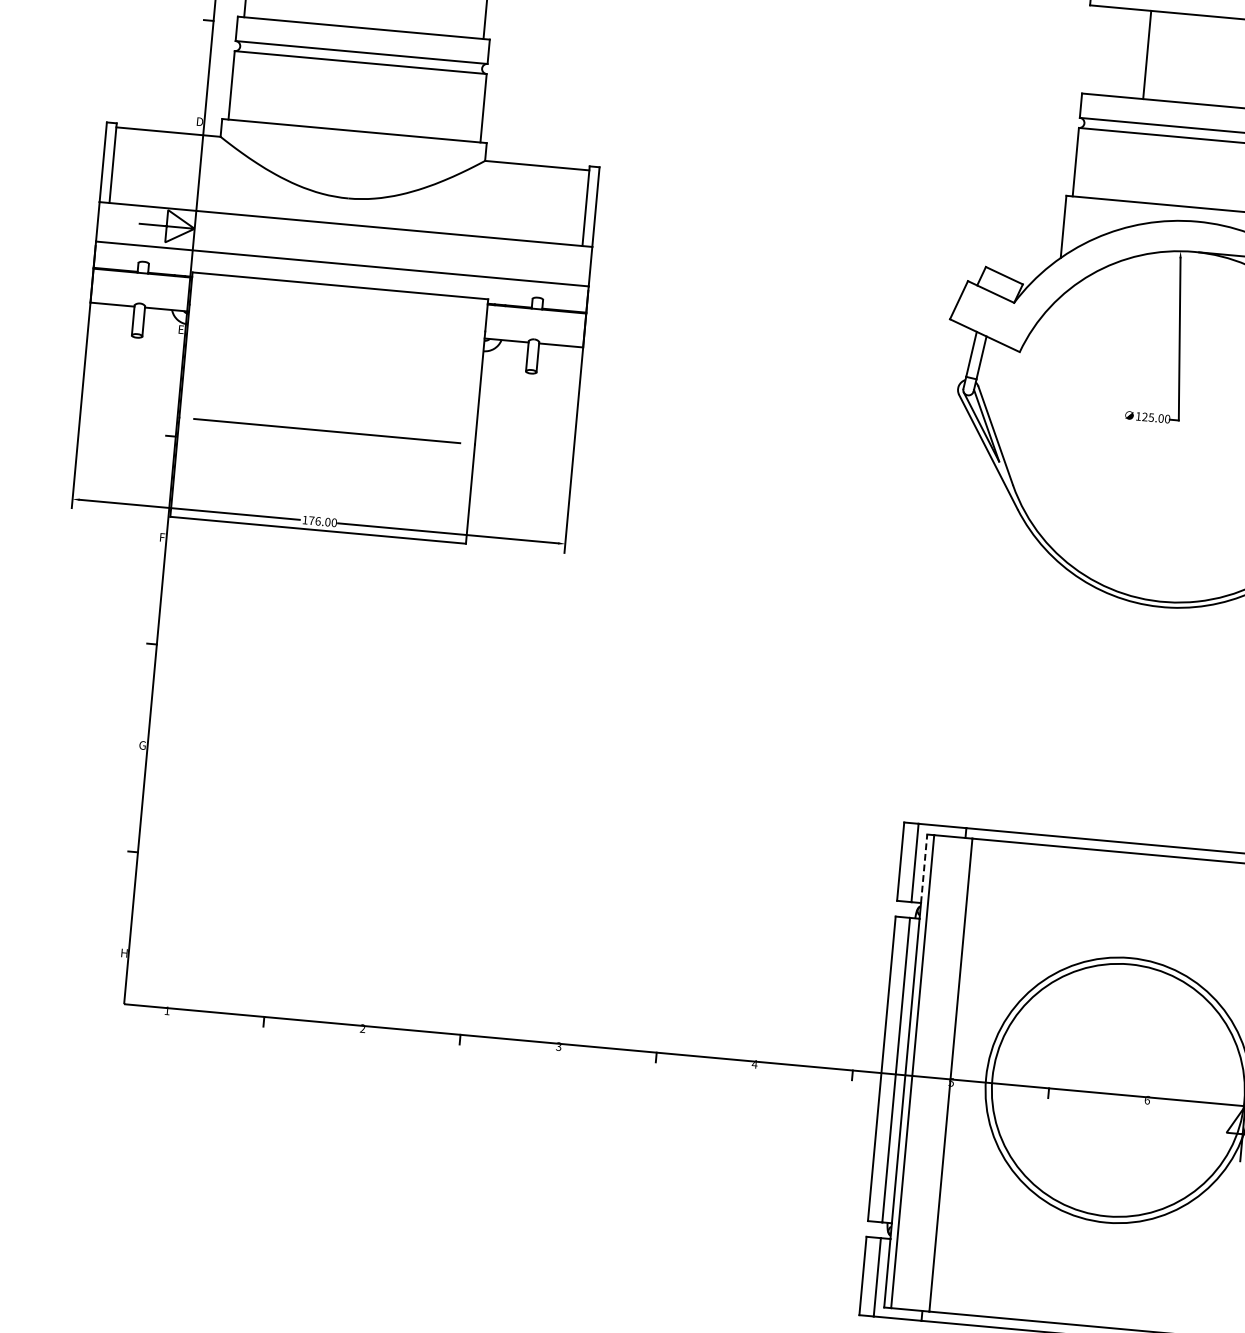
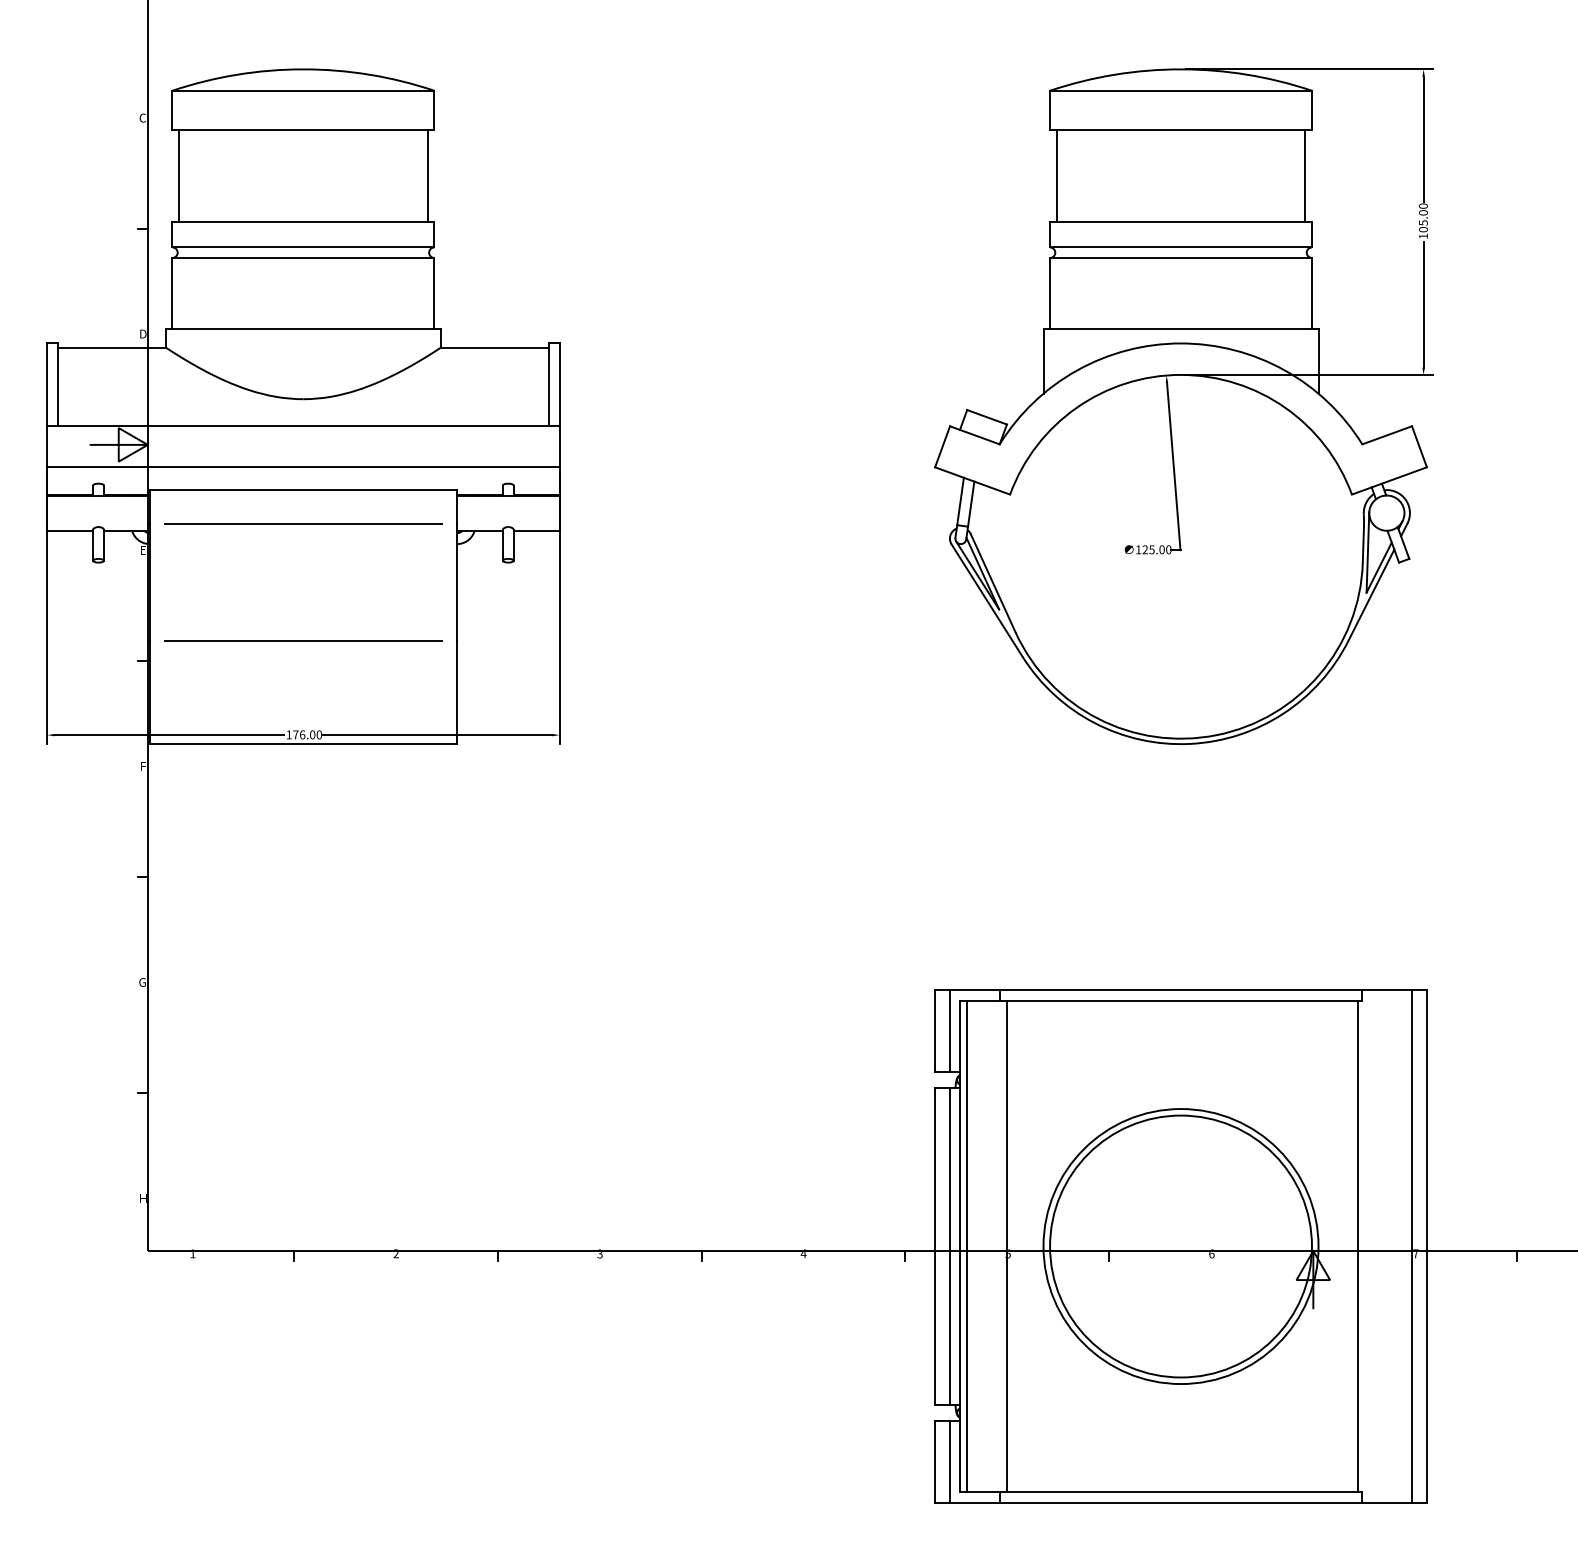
line: (1147, 55) -> (1056, 176), moved
line: (337, 318) -> (303, 523), added
line: (923, 868) -> (959, 1036), dashed -> solid

